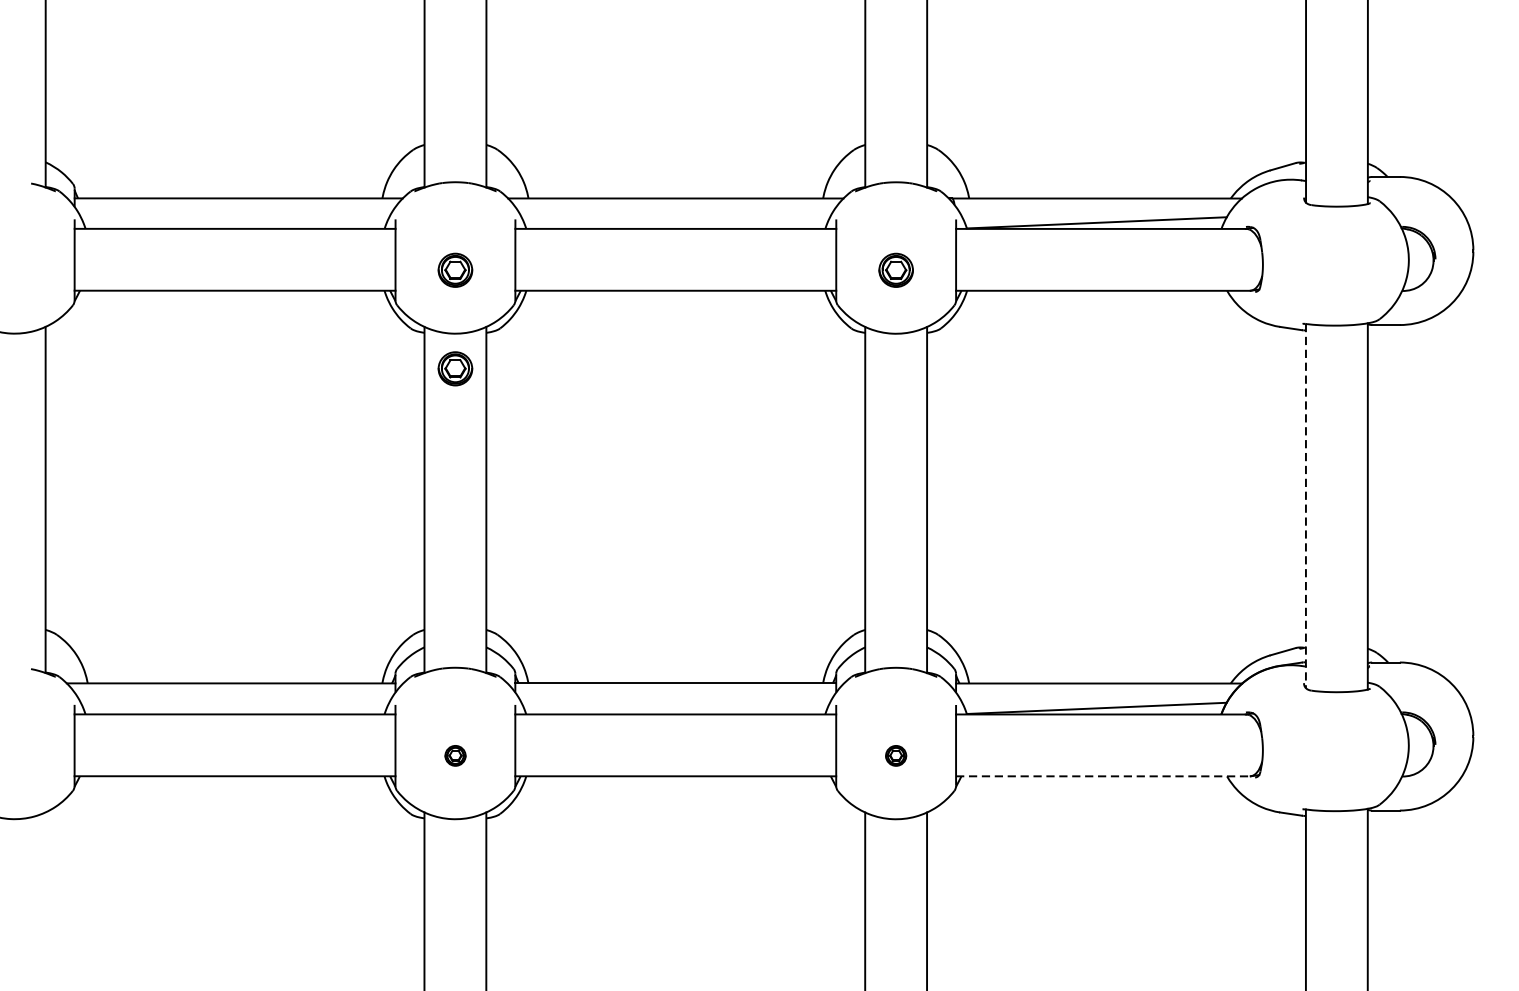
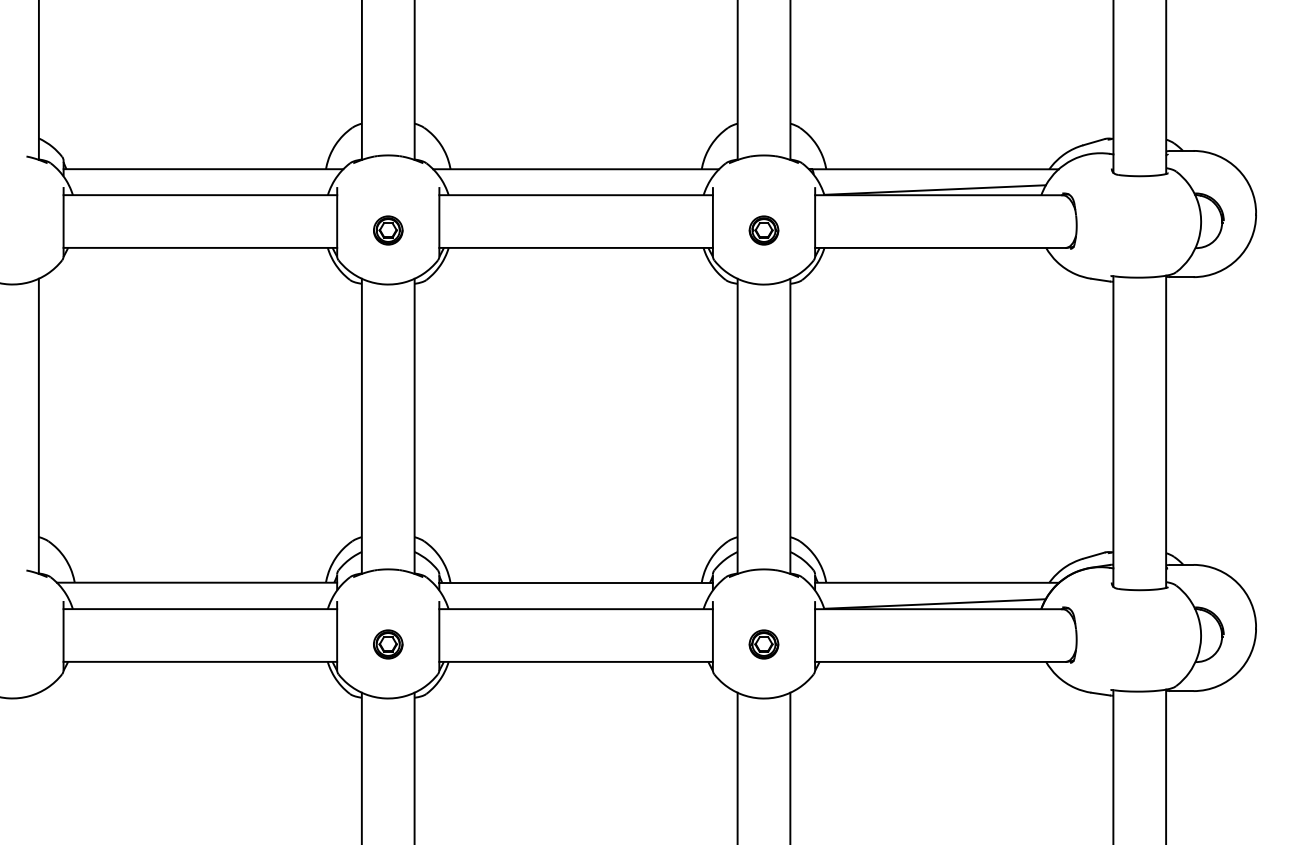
part: (455, 368) -> (388, 314), removed
line: (1306, 507) -> (1113, 432), dashed -> solid
part: (455, 755) -> (388, 644), size x1.67
part: (895, 755) -> (763, 644), size x1.67
line: (1103, 775) -> (940, 661), dashed -> solid

